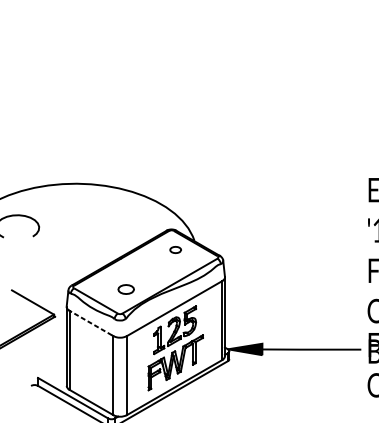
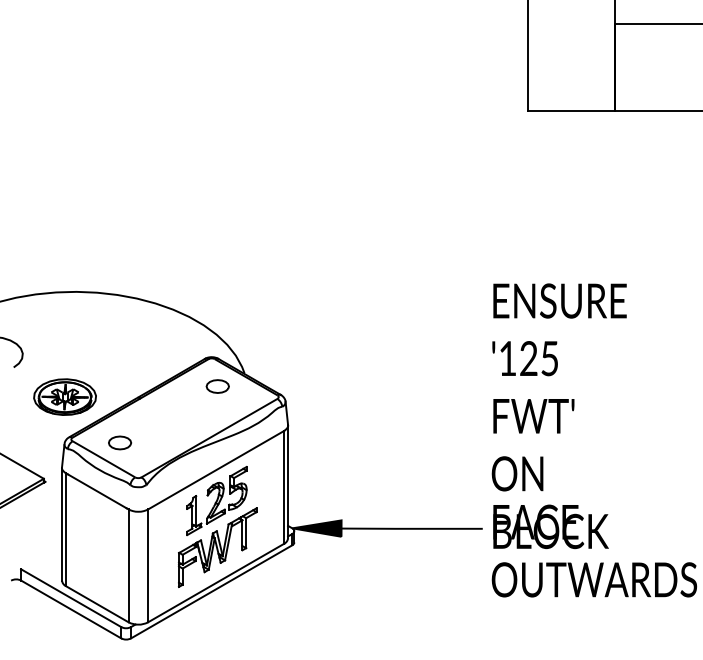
part: (175, 249) -> (217, 386), size x1.43
part: (68, 256) -> (64, 396), added
part: (126, 289) -> (120, 442), moved
line: (91, 323) -> (97, 491), dashed -> solid

